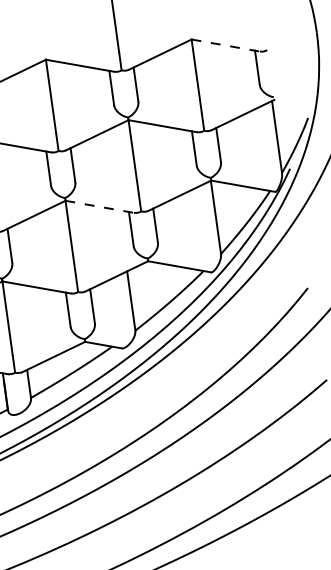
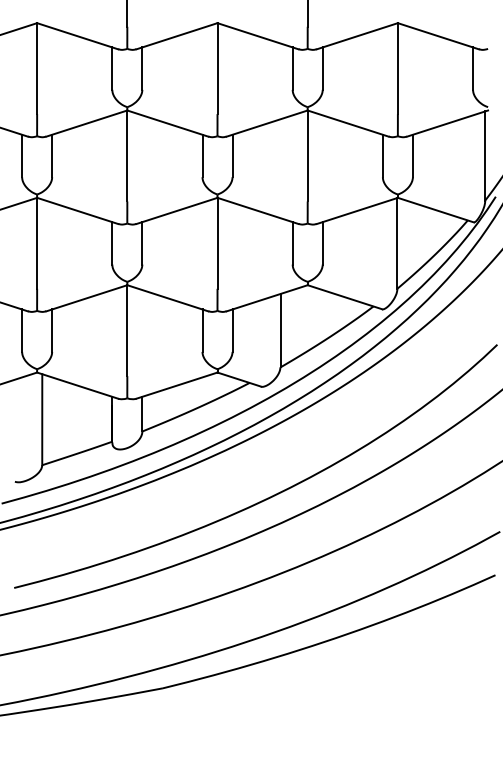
line: (225, 45) -> (438, 36), dashed -> solid
line: (99, 206) -> (257, 210), dashed -> solid

